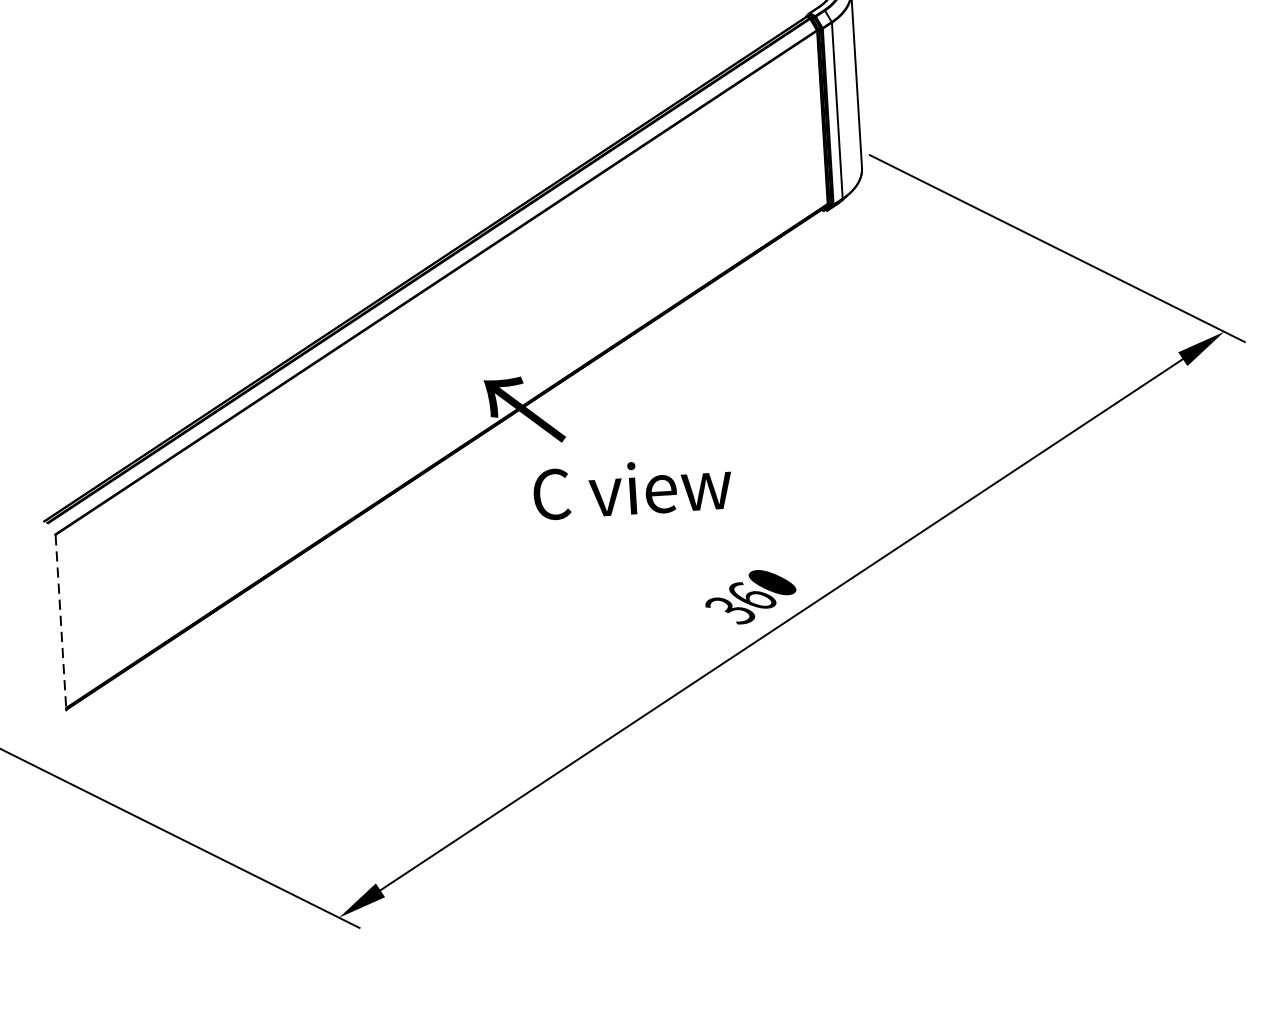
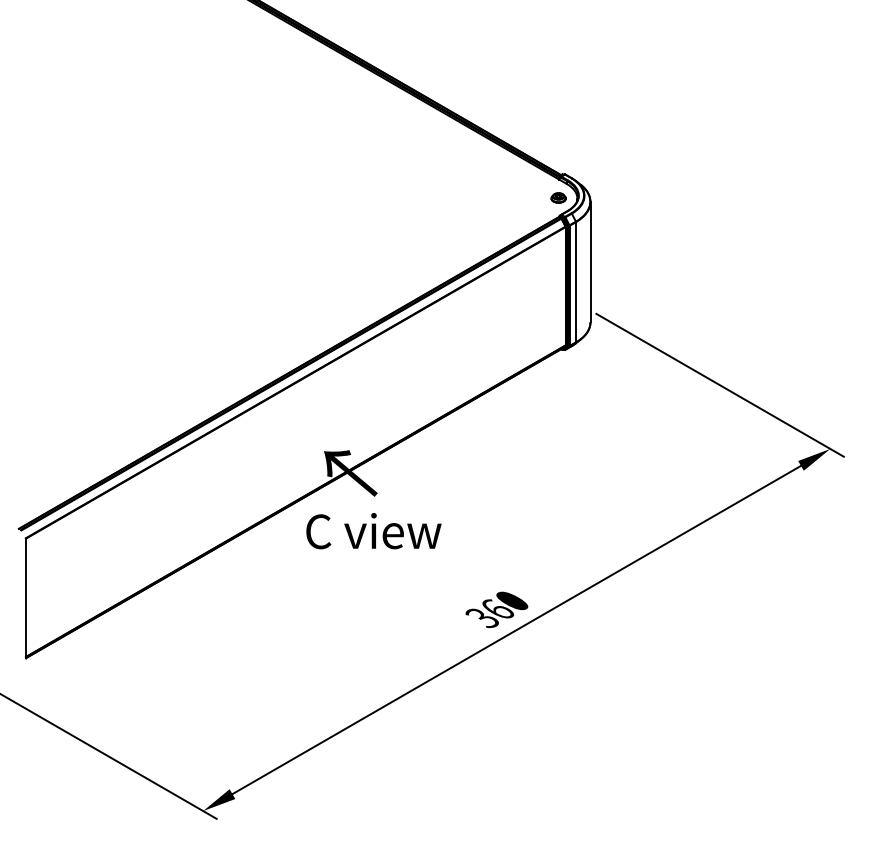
text: (632, 489) -> (373, 531), moved
line: (61, 622) -> (26, 598), dashed -> solid

